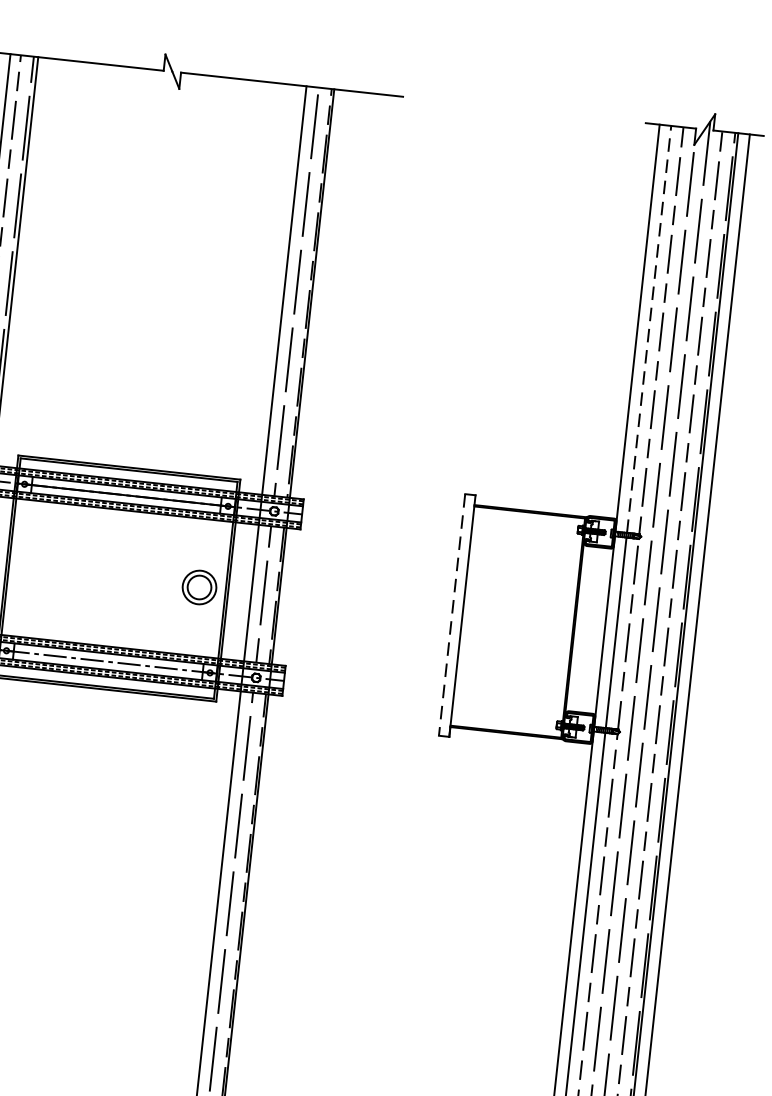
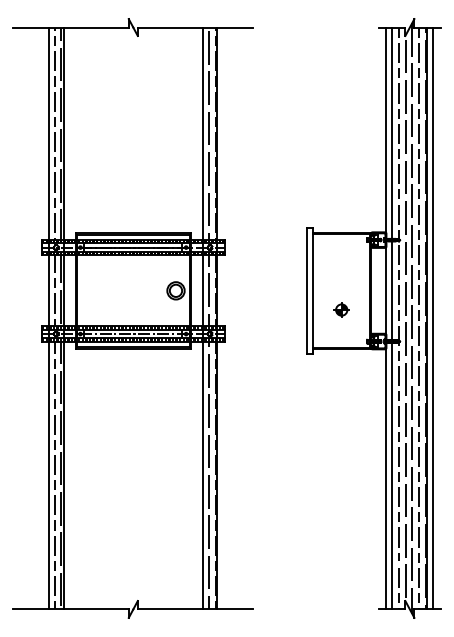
line: (649, 329) -> (392, 133), dashed -> solid
line: (452, 614) -> (307, 290), dashed -> solid
part: (514, 658) -> (341, 309), added

